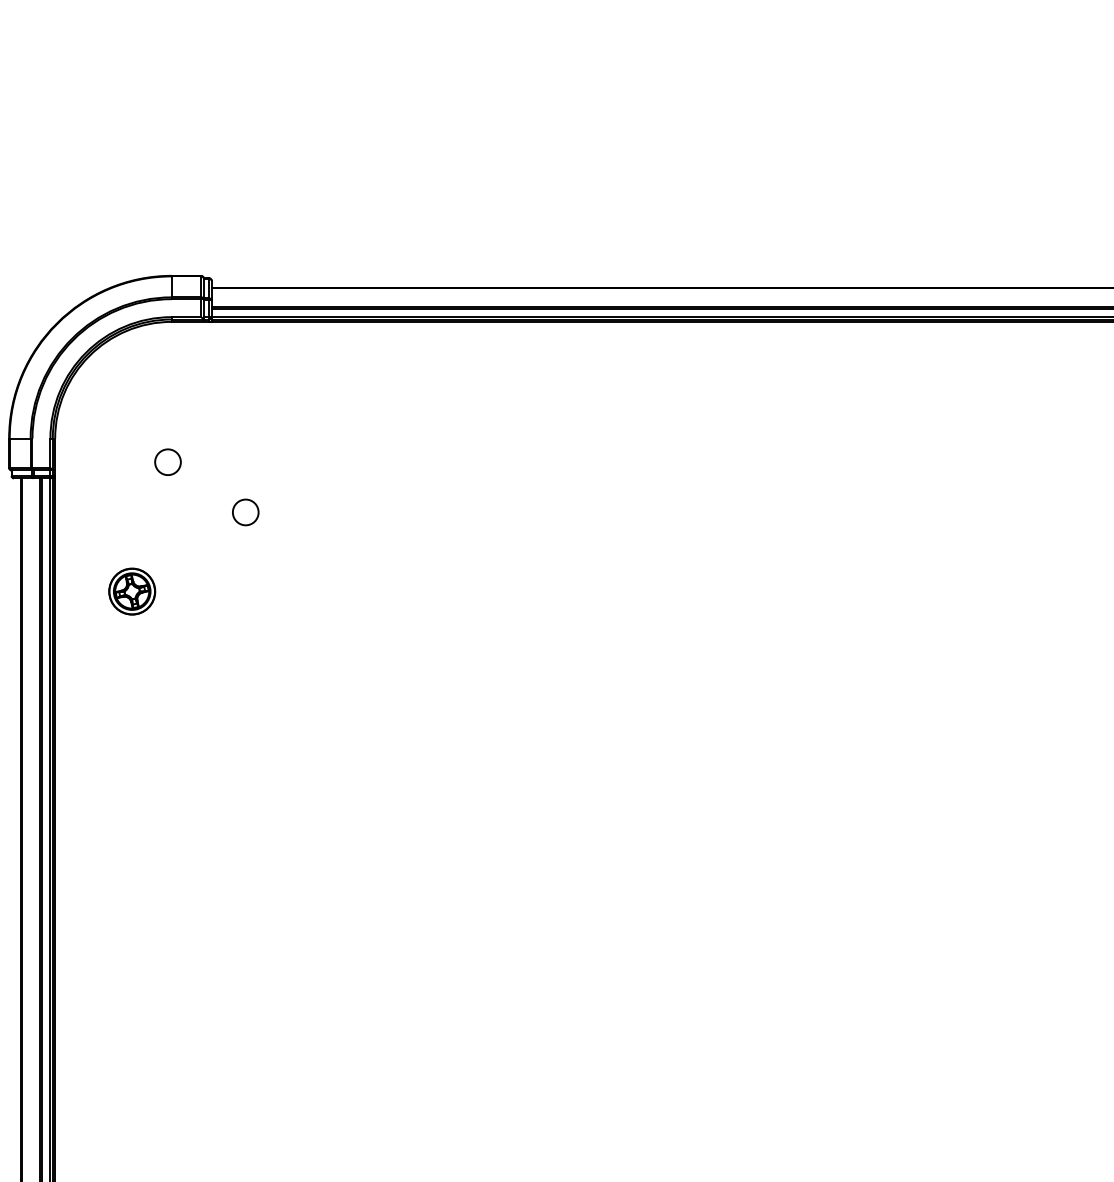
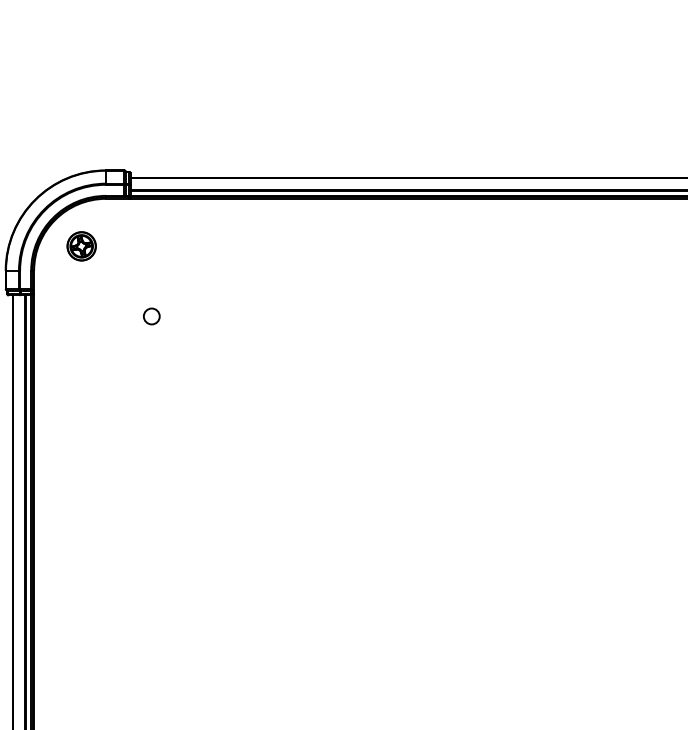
circle: (167, 462) -> (103, 285), removed
part: (131, 591) -> (81, 246), moved

